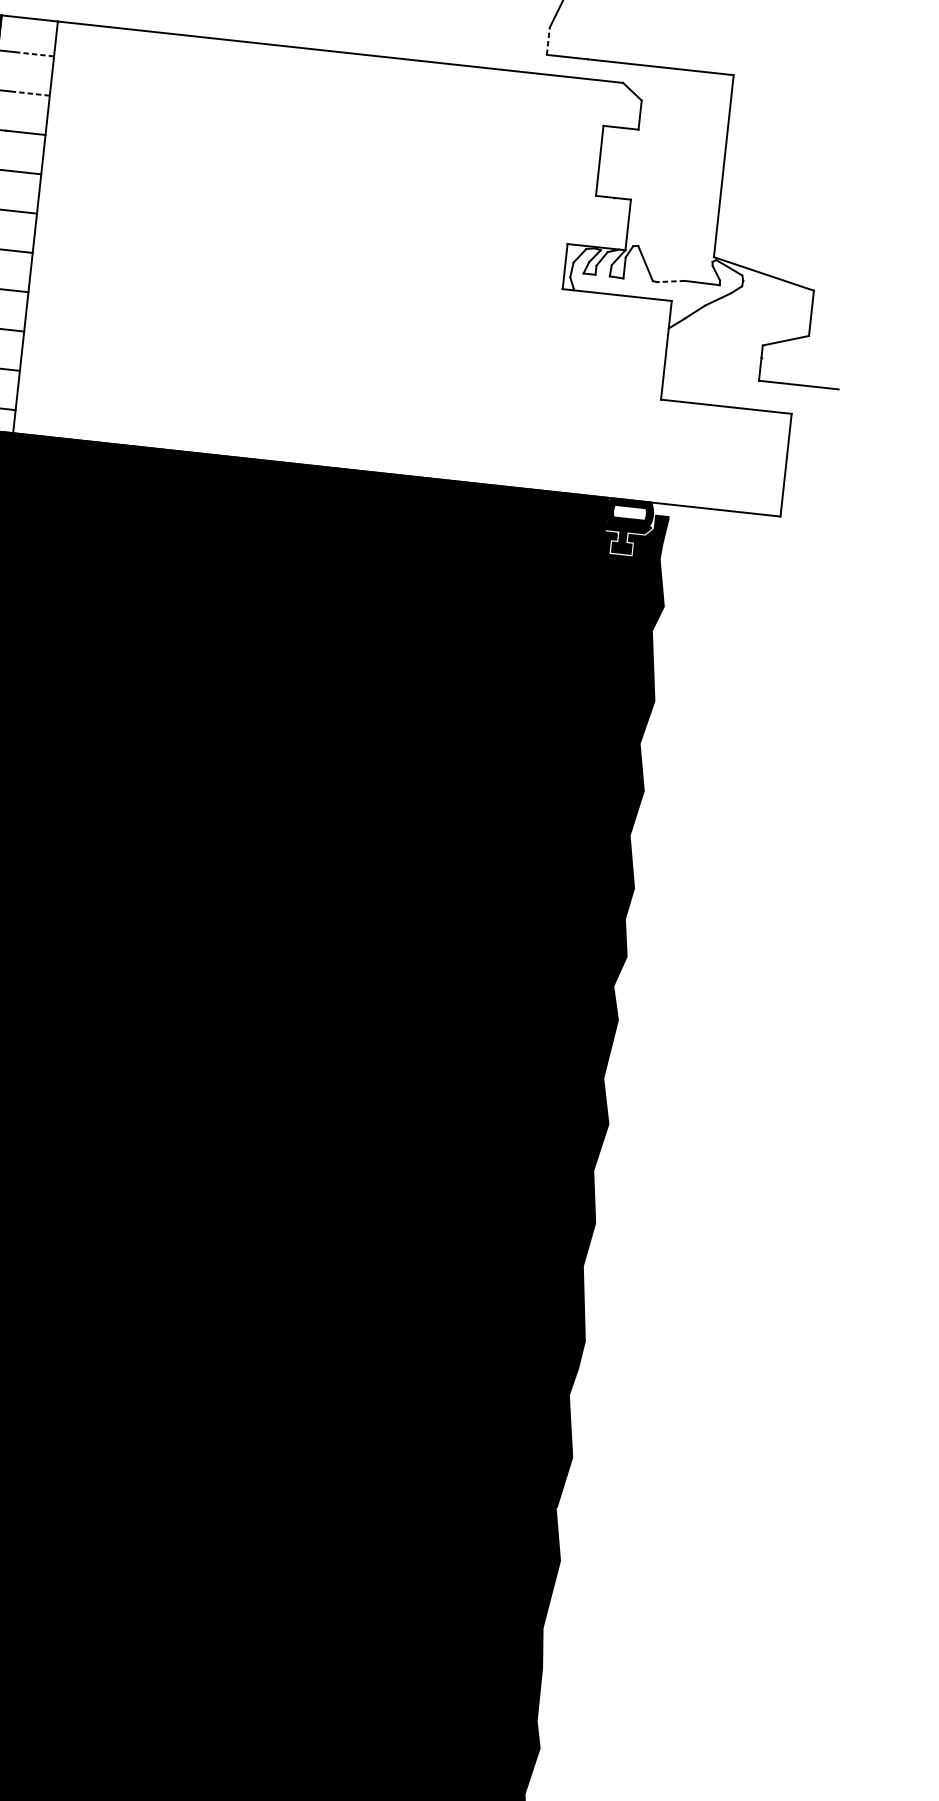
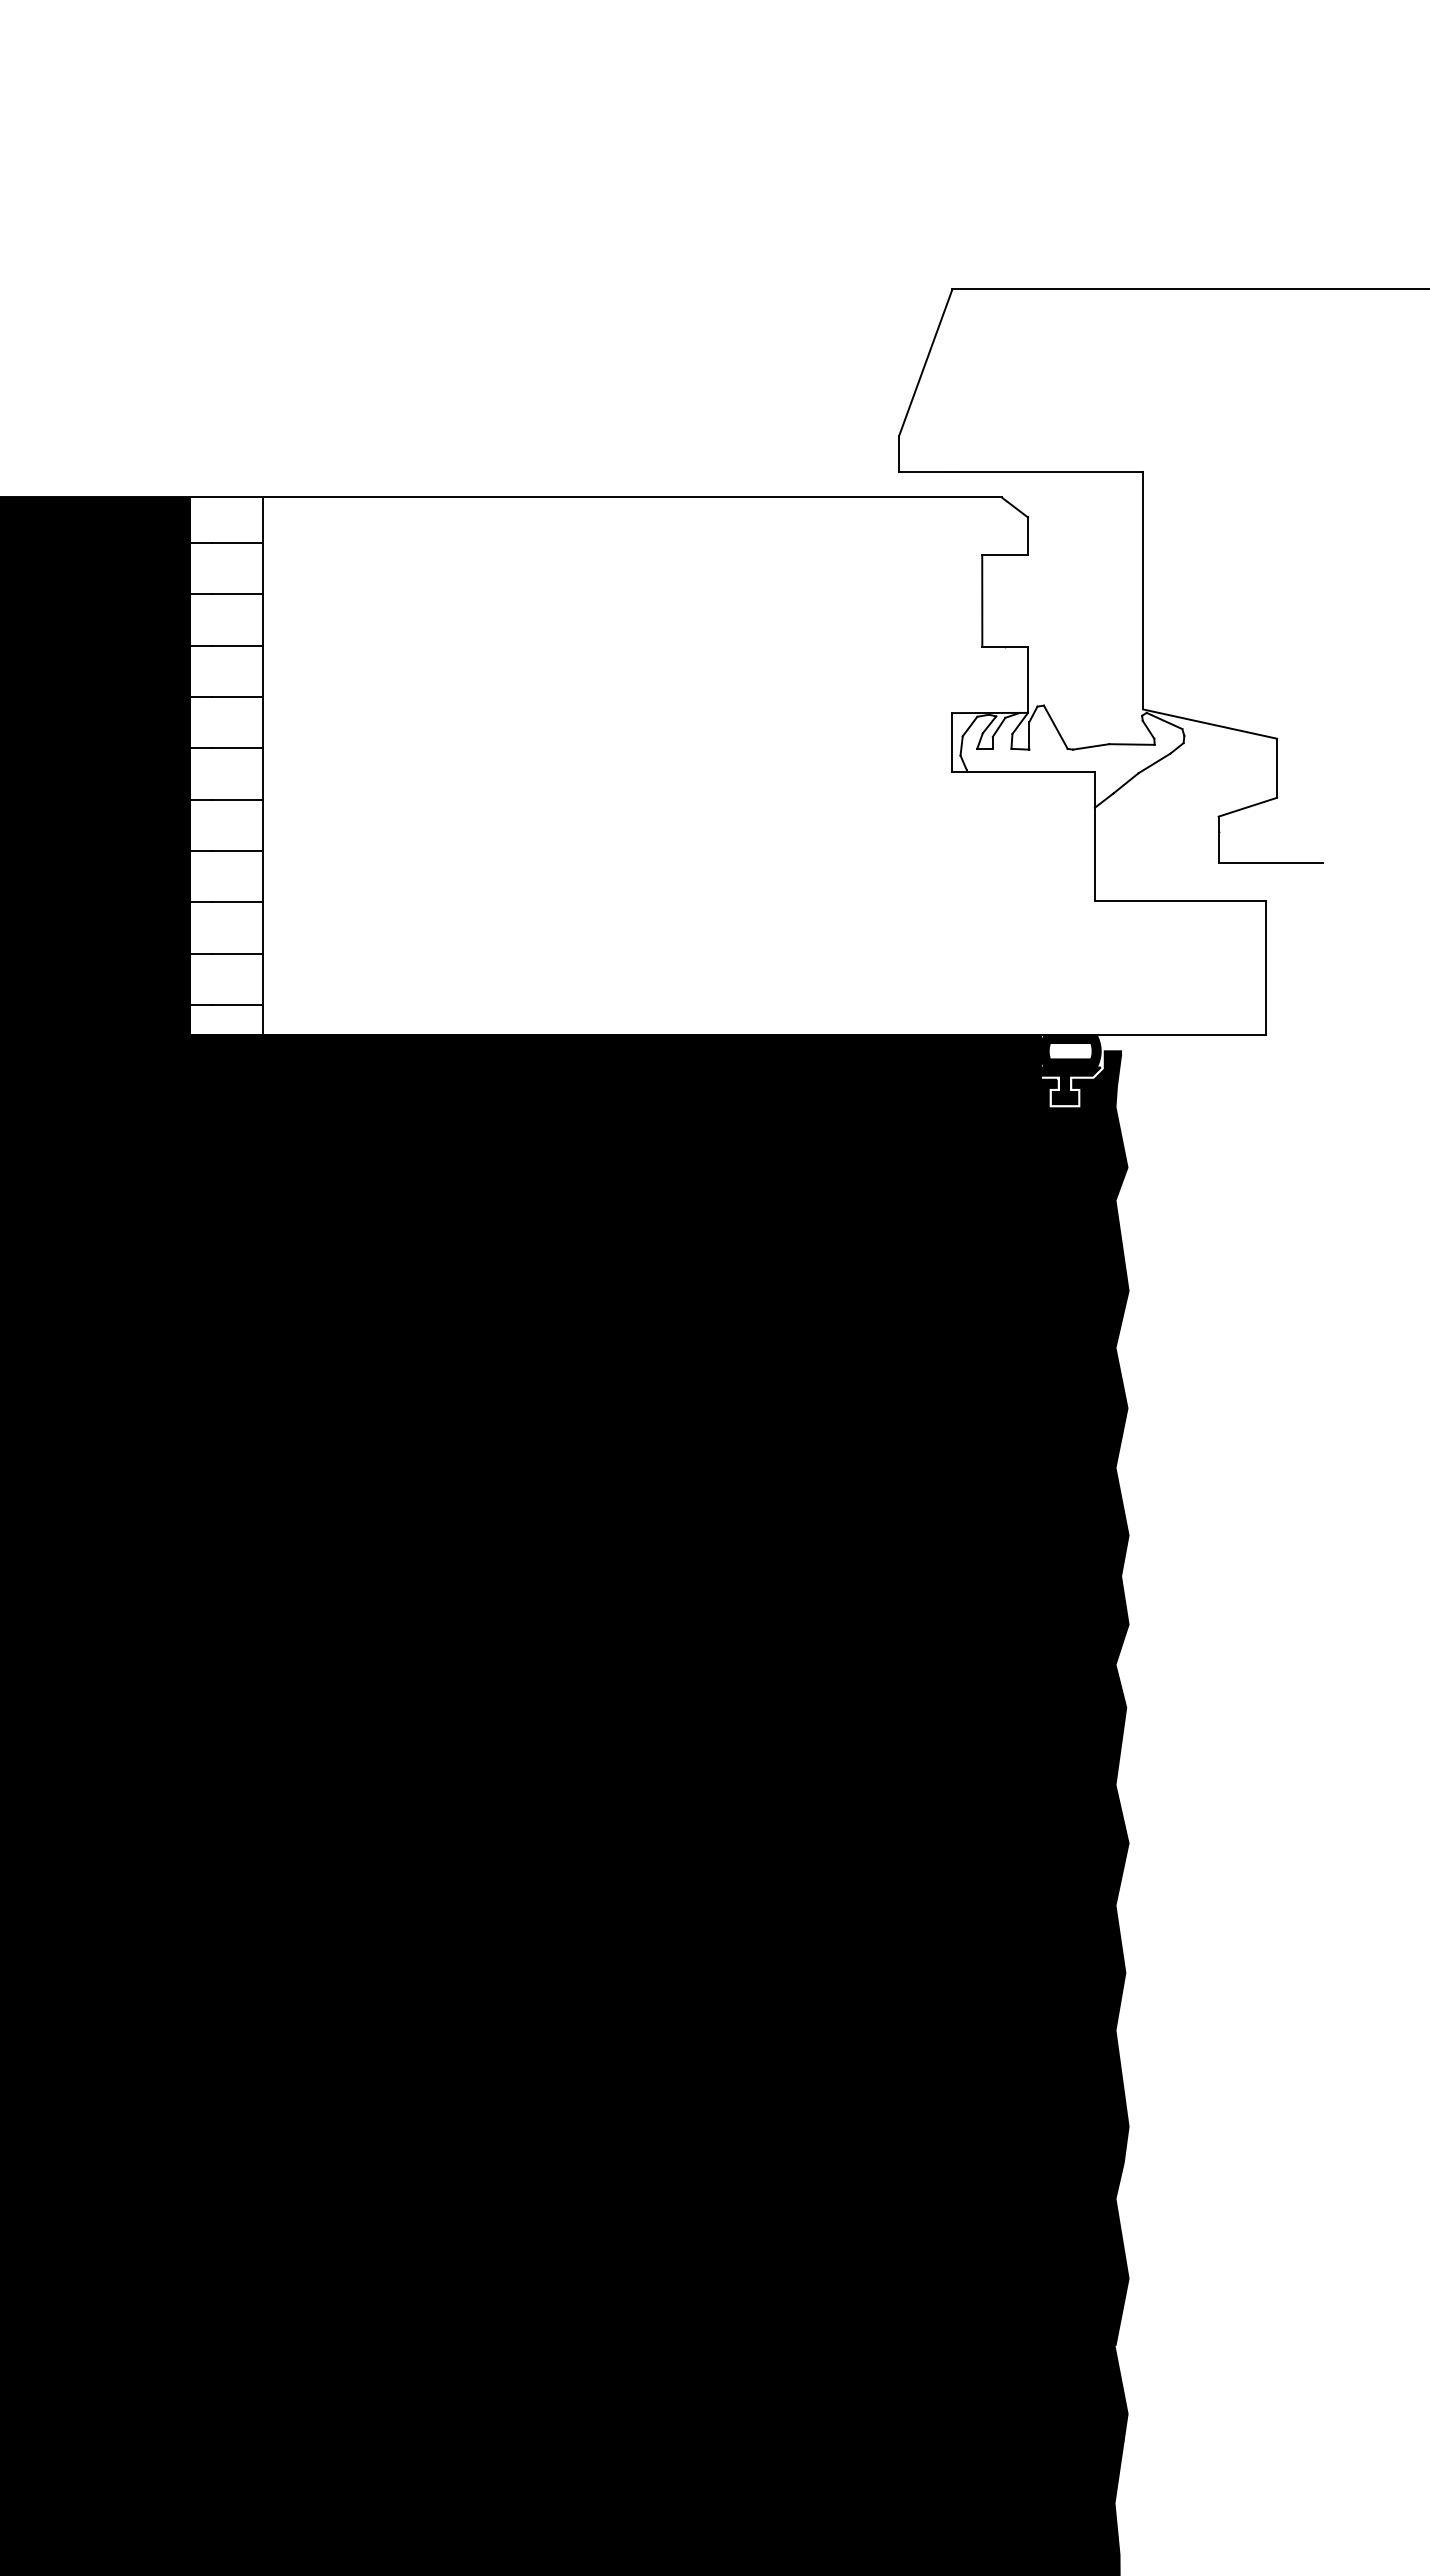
line: (548, 40) -> (899, 453), dashed -> solid
line: (34, 53) -> (237, 542), dashed -> solid
line: (30, 93) -> (237, 594), dashed -> solid
line: (670, 281) -> (1090, 746), dashed -> solid

